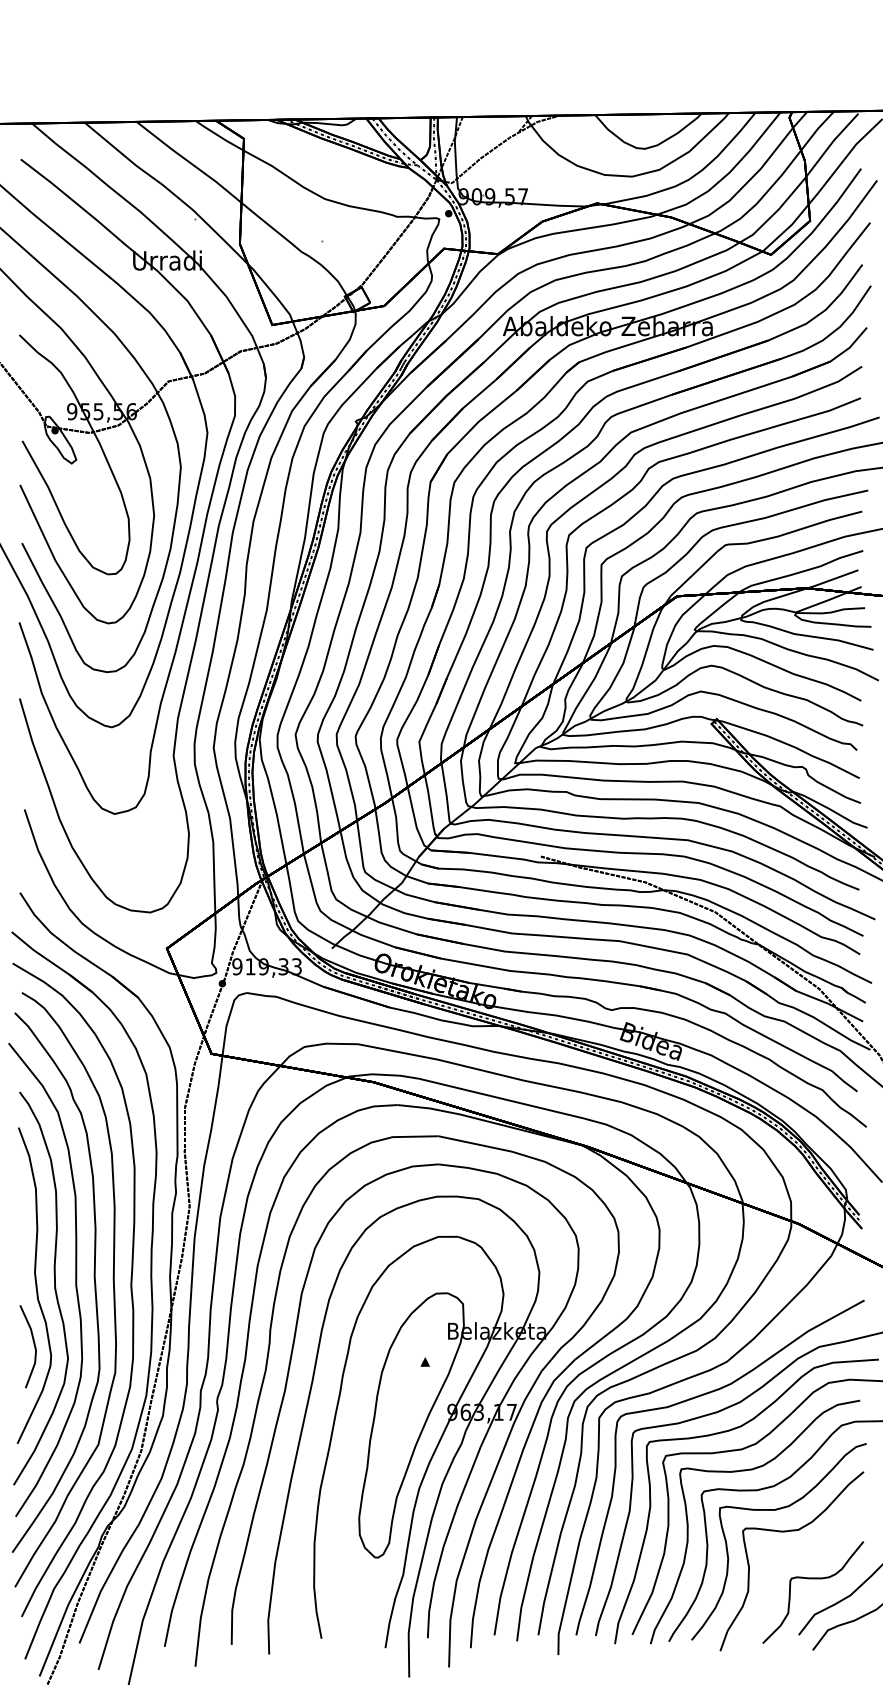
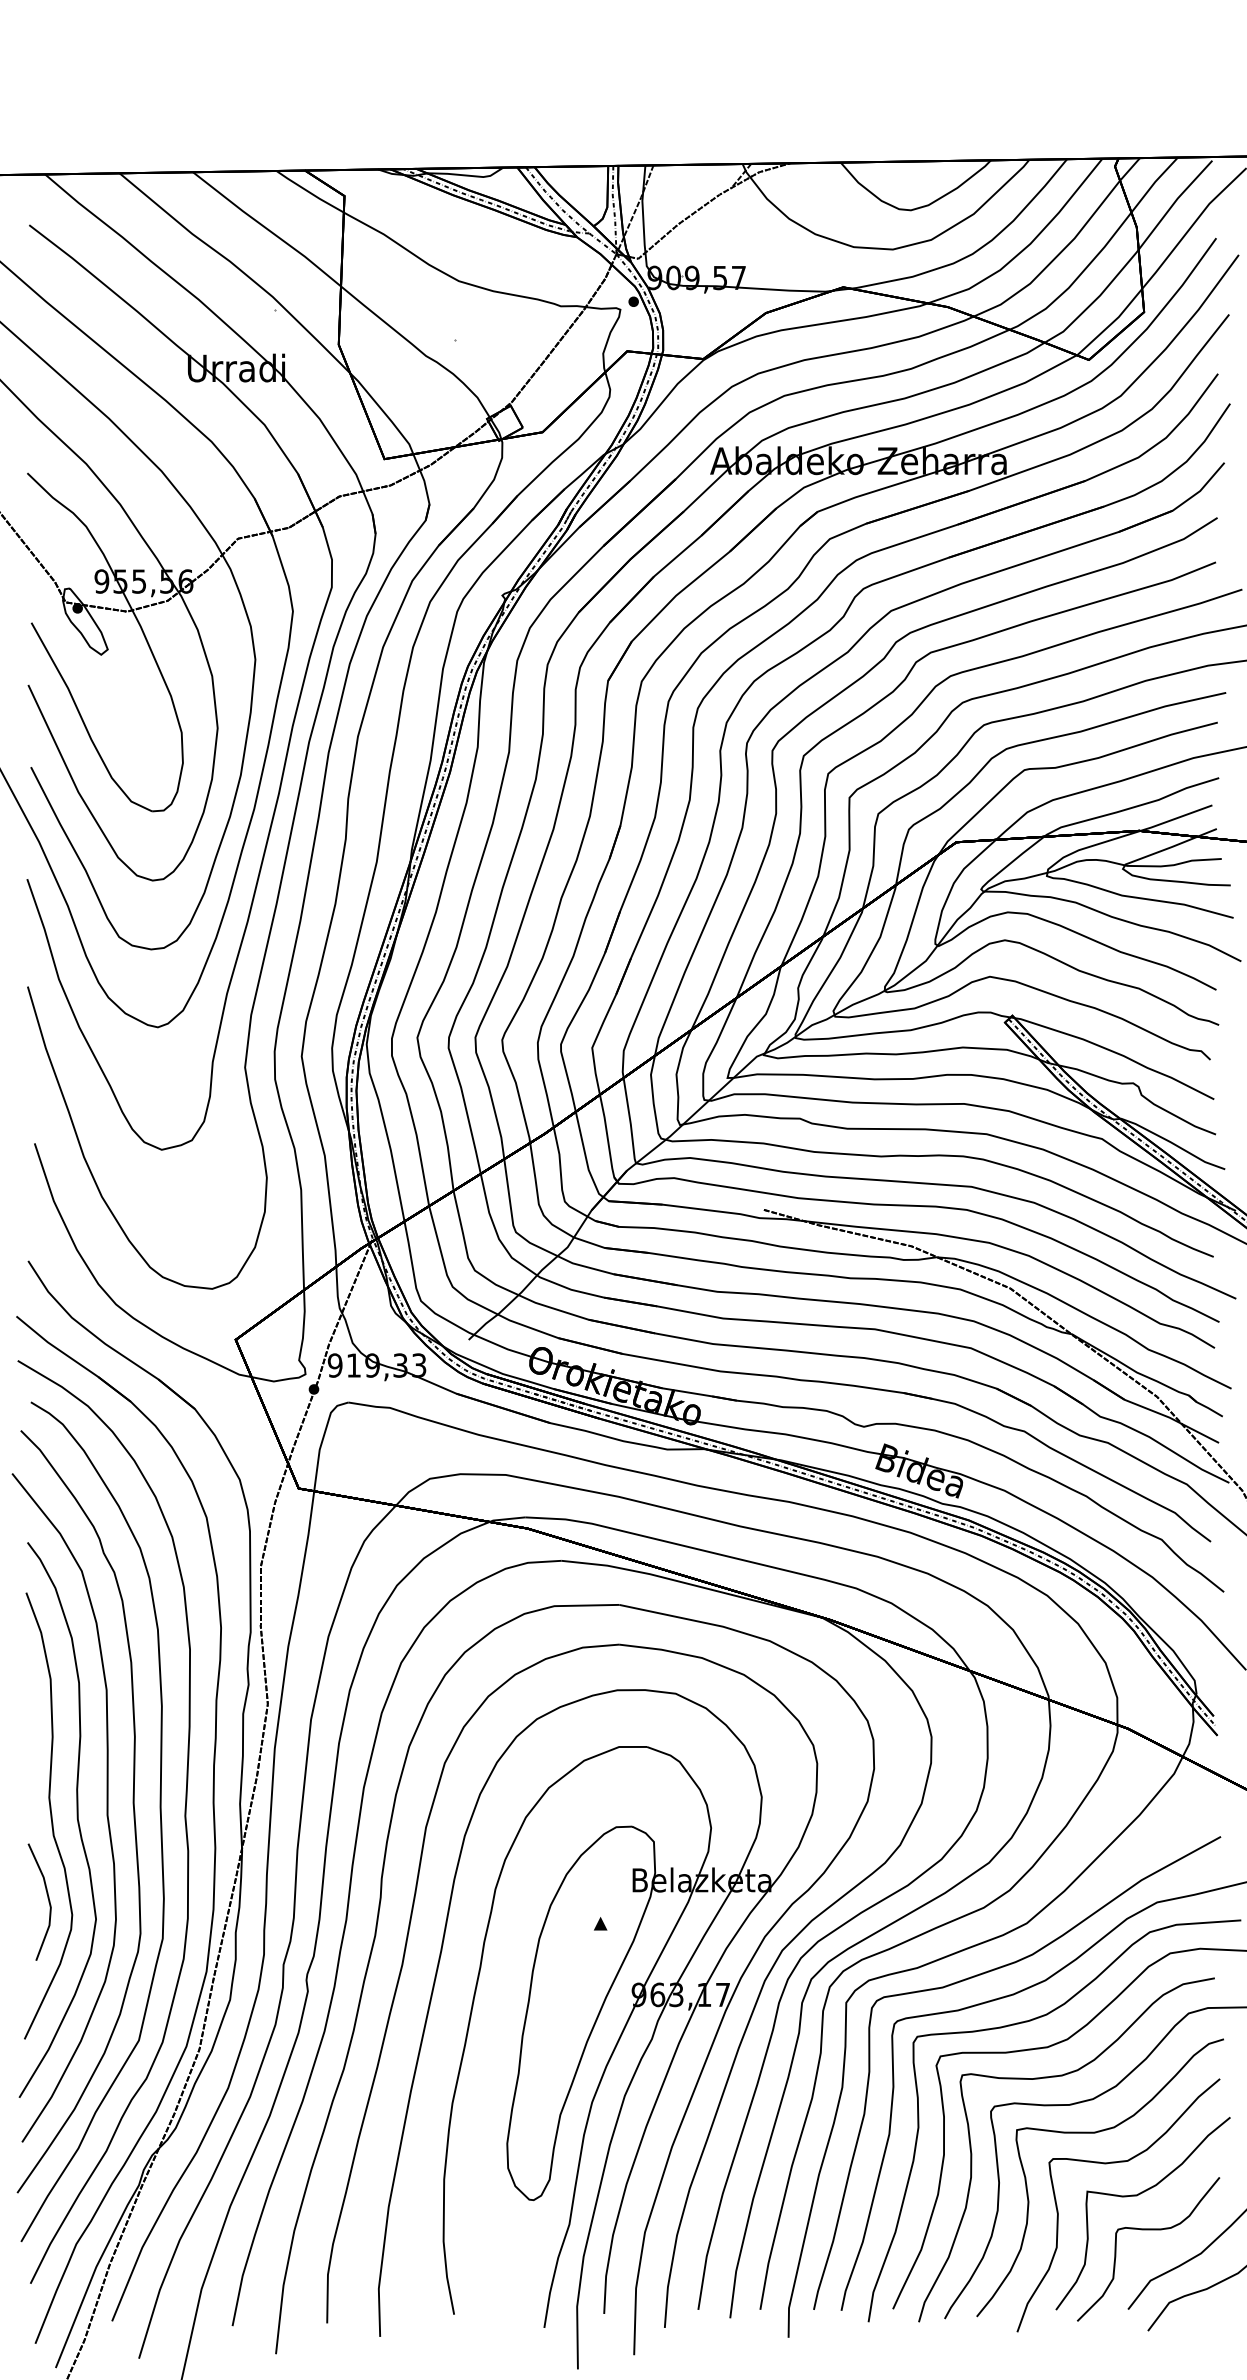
curve: (805, 1555) -> (1137, 2196), added

